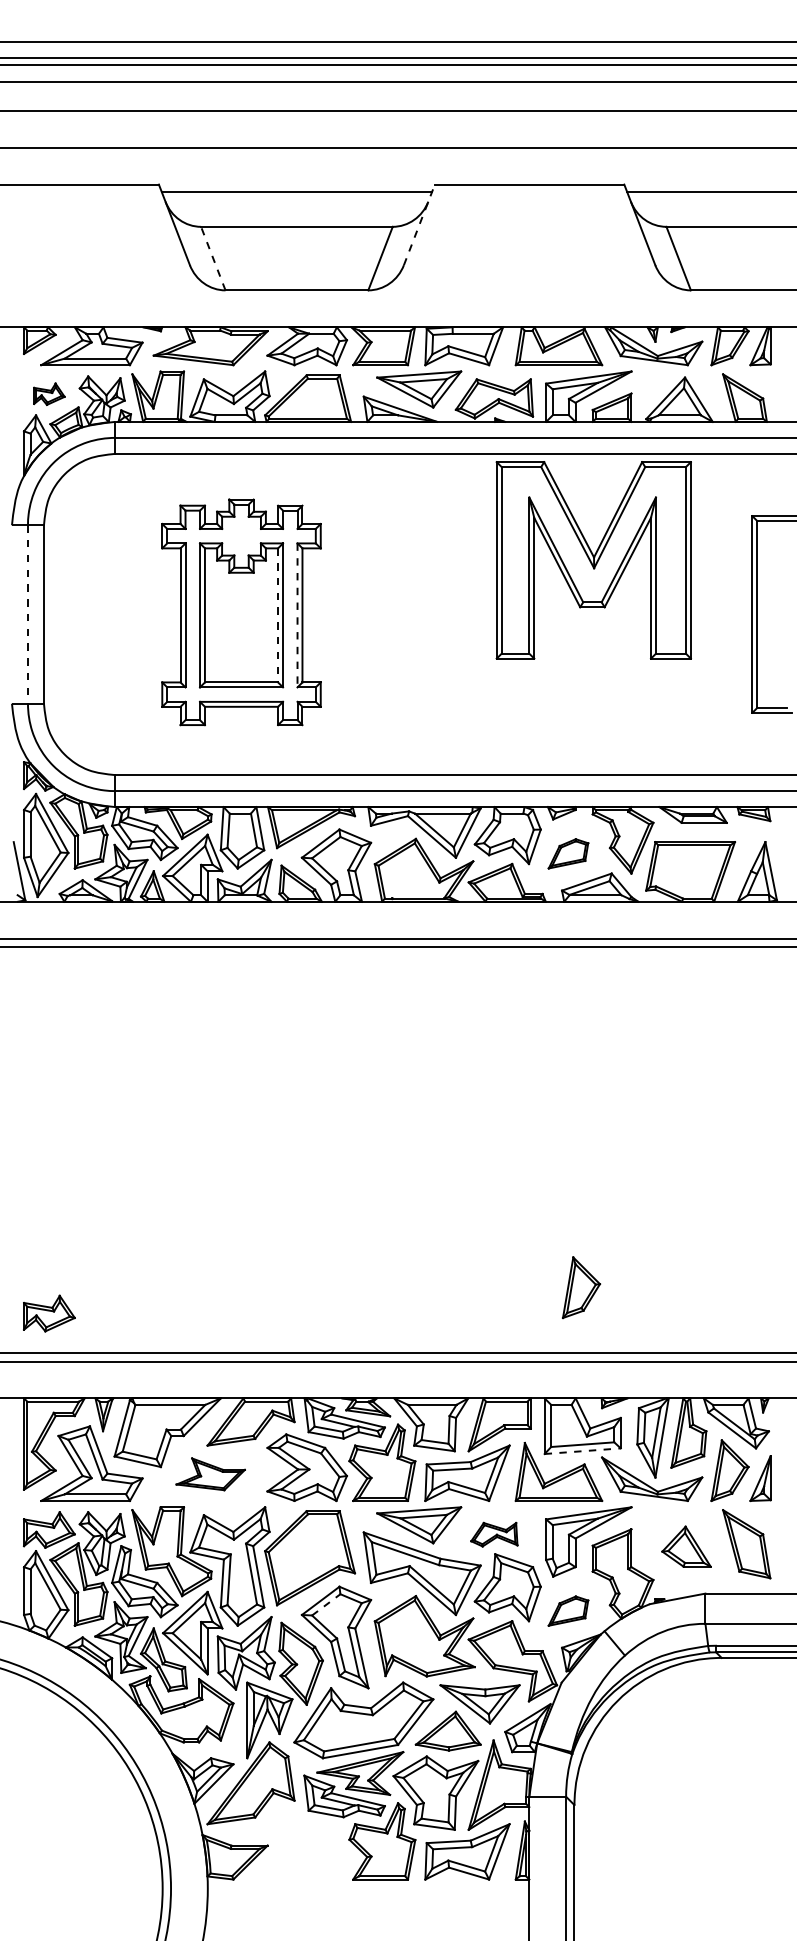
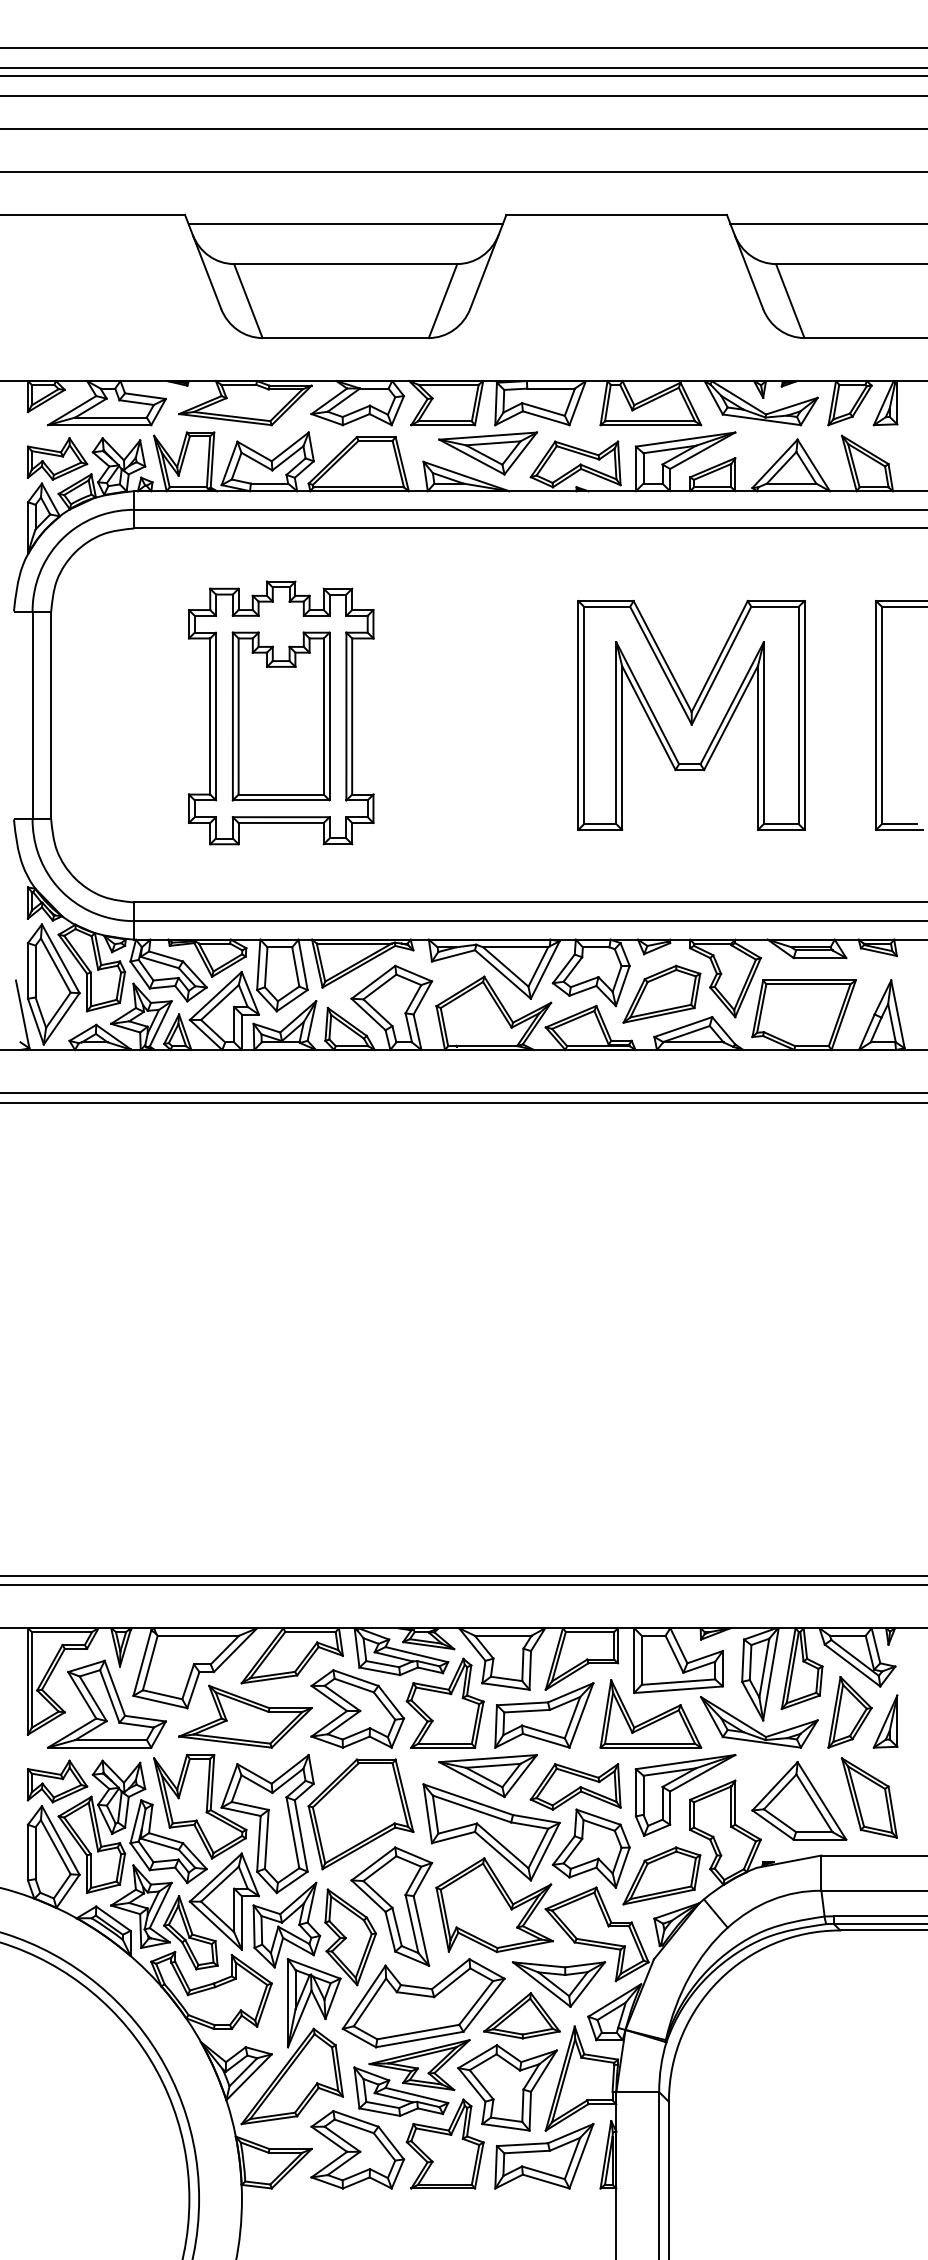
line: (419, 224) -> (488, 261), dashed -> solid
line: (213, 258) -> (248, 301), dashed -> solid
part: (49, 393) -> (57, 458), size x1.67
part: (593, 559) -> (691, 714), moved
line: (27, 614) -> (32, 715), dashed -> solid
line: (297, 615) -> (346, 716), dashed -> solid
line: (277, 616) -> (323, 717), dashed -> solid
part: (568, 853) -> (661, 993), size x1.67
part: (580, 1287) -> (676, 1499), removed
part: (49, 1313) -> (57, 1529), removed
line: (583, 1450) -> (679, 1689), dashed -> solid
part: (210, 1474) -> (245, 1716), size x1.67
part: (494, 1534) -> (575, 1786), size x1.67
part: (686, 1546) -> (799, 1800), size x1.67
line: (325, 1604) -> (379, 1868), dashed -> solid
part: (568, 1610) -> (661, 1875), size x1.67
part: (307, 1846) -> (357, 2149), added

